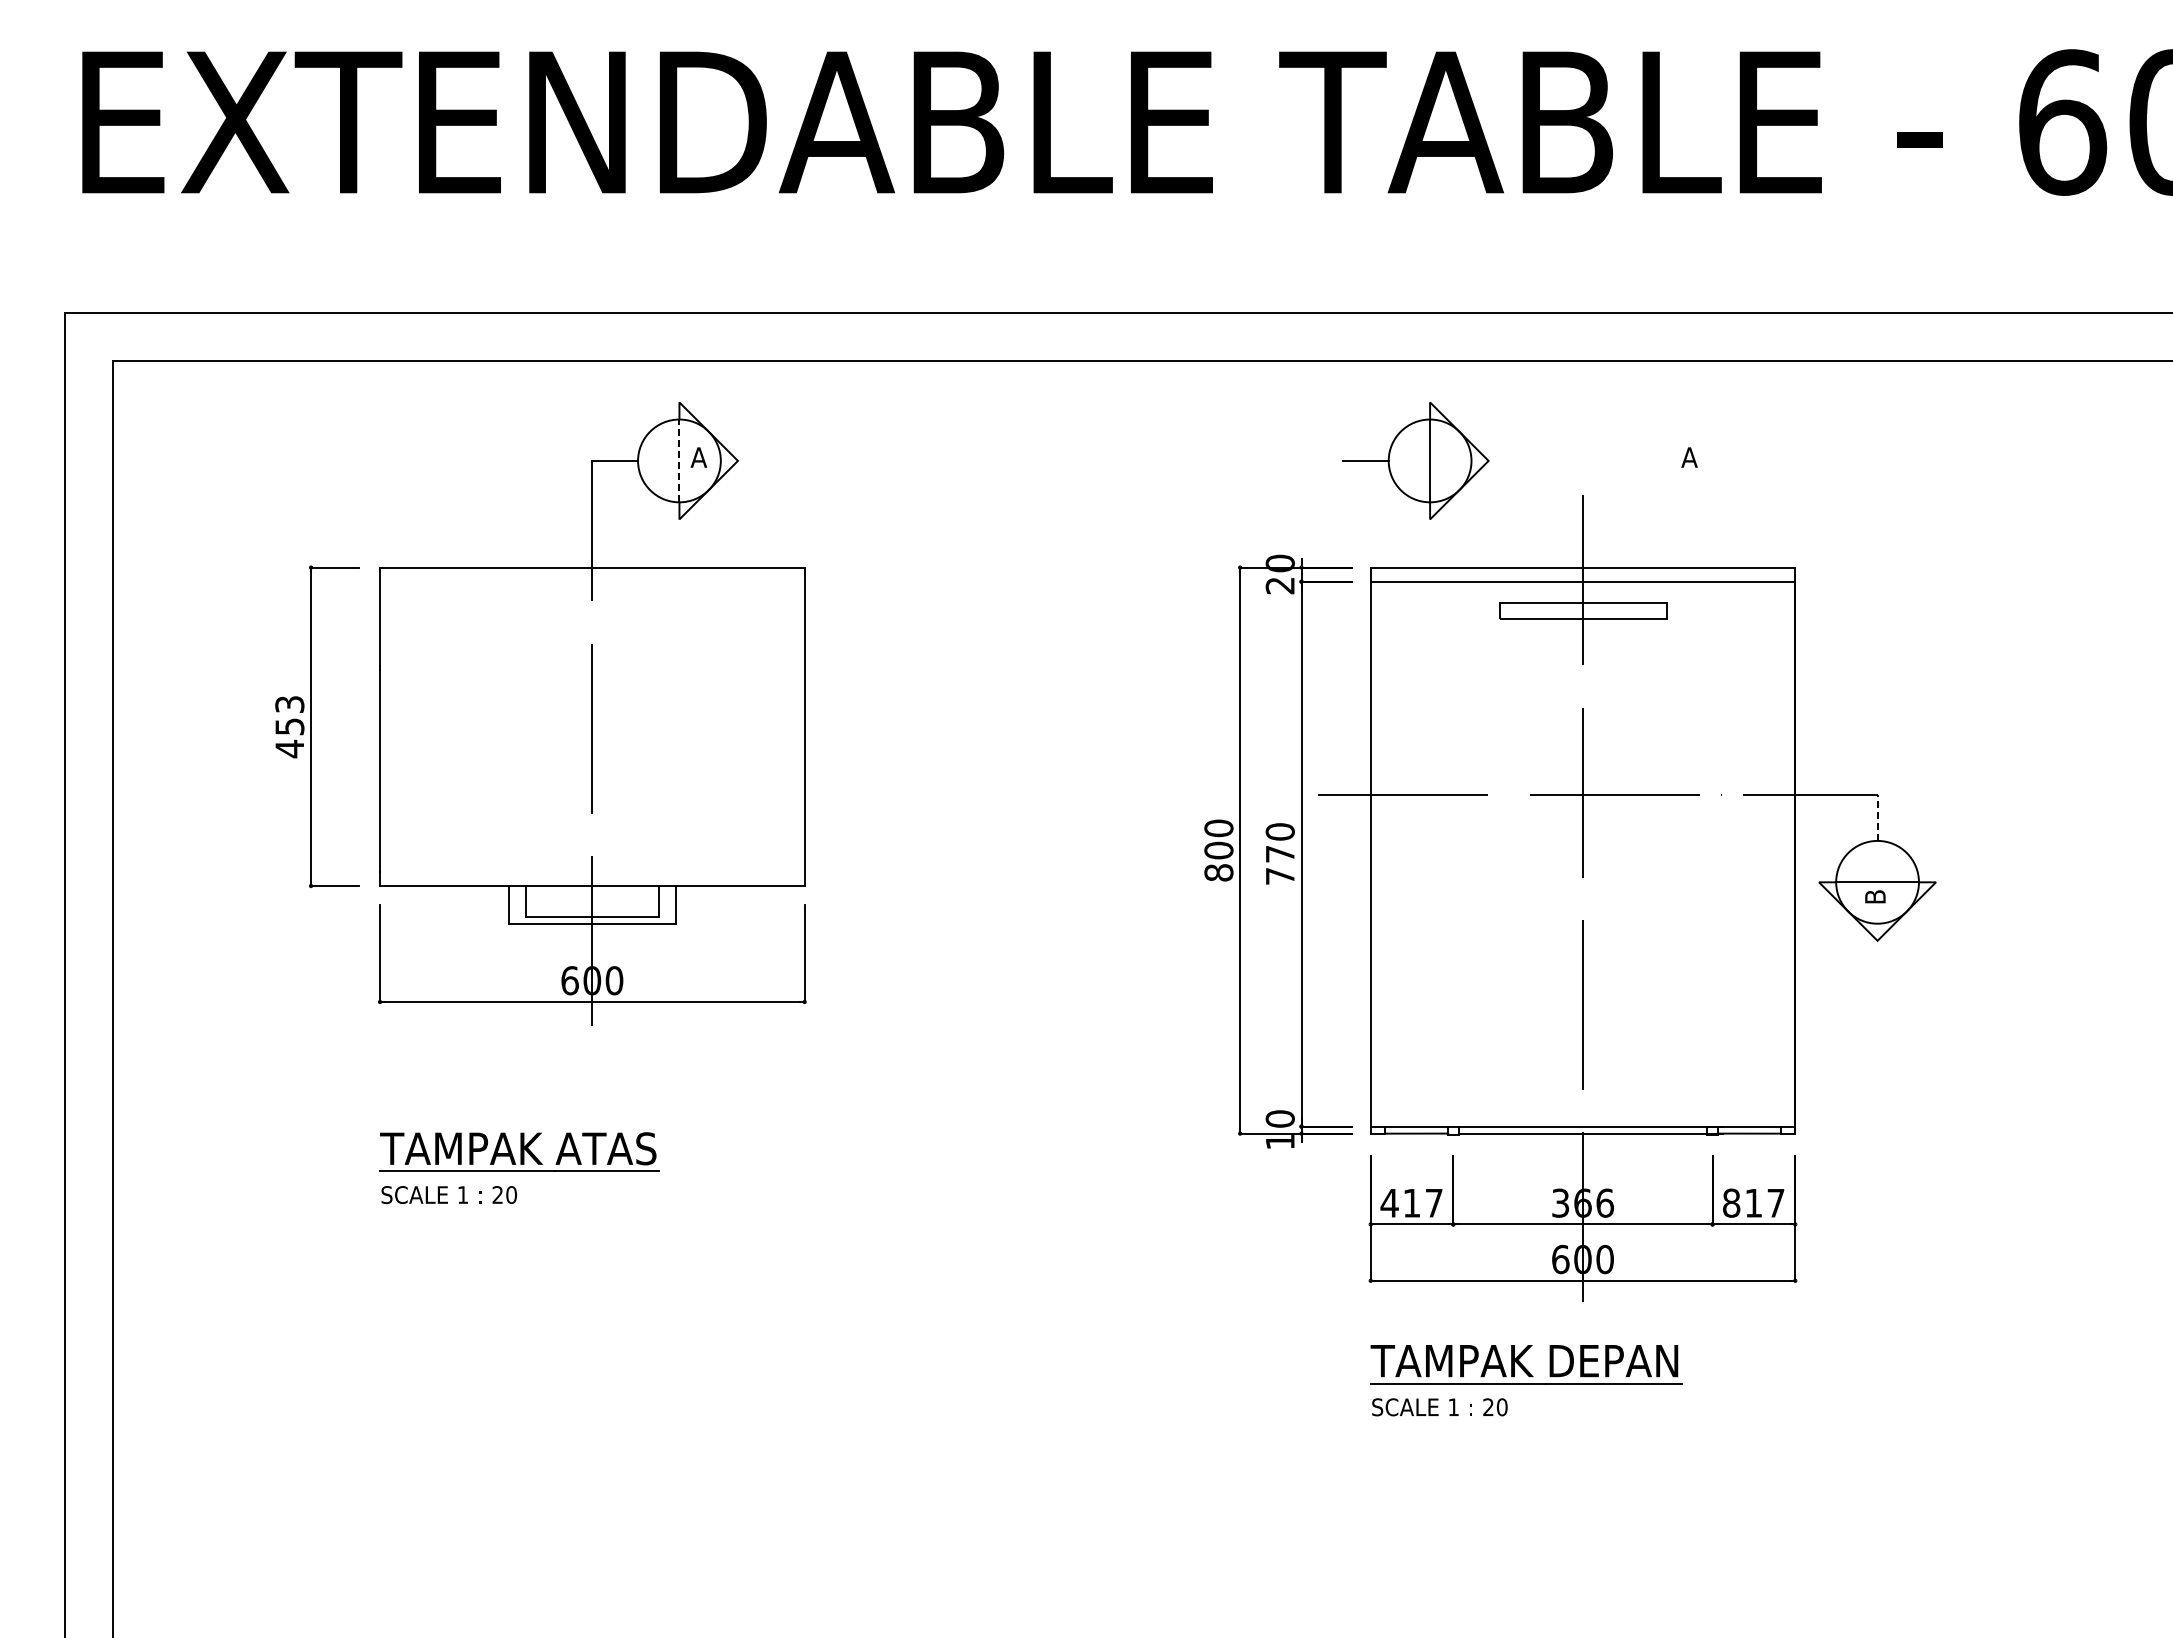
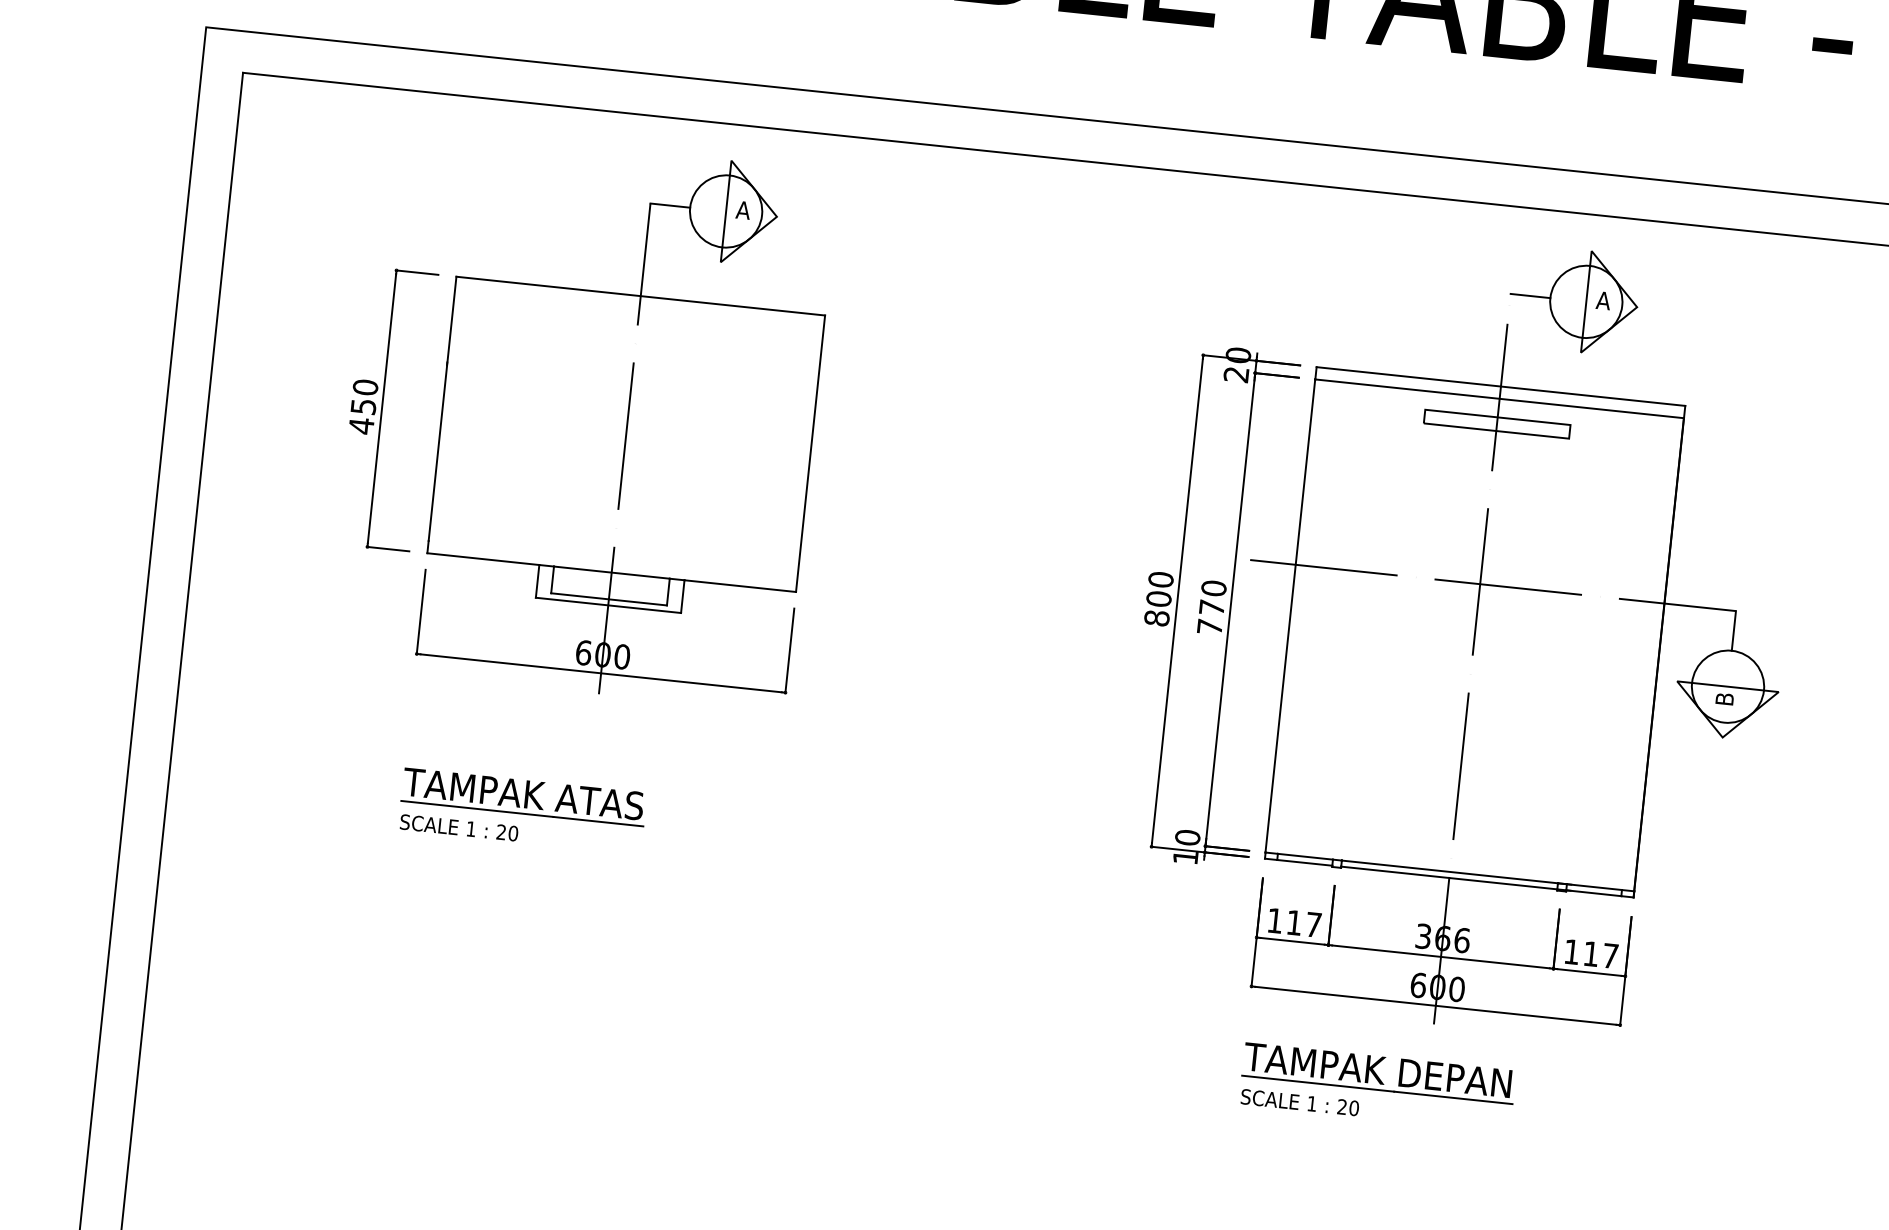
line: (679, 460) -> (726, 211), dashed -> solid
part: (1415, 460) -> (1573, 300), moved
text: (289, 704) -> (365, 387), 453 -> 450
line: (1877, 818) -> (1733, 631), dashed -> solid
text: (1731, 1202) -> (1571, 951), 817 -> 117
text: (1389, 1203) -> (1274, 921), 417 -> 117

